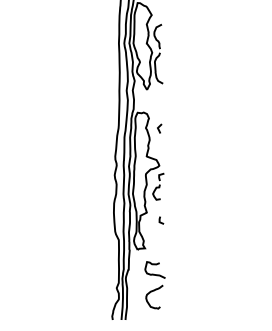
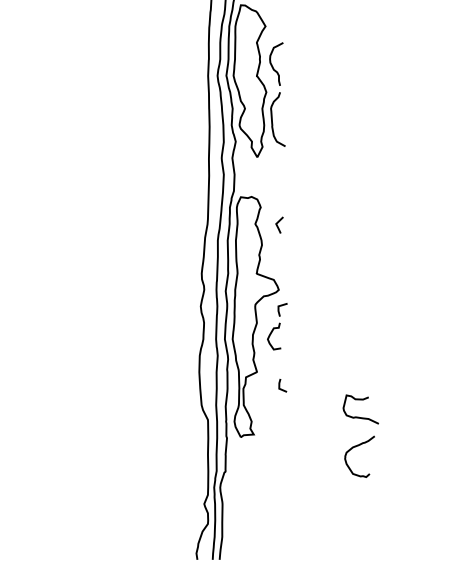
part: (154, 285) -> (359, 436), moved

